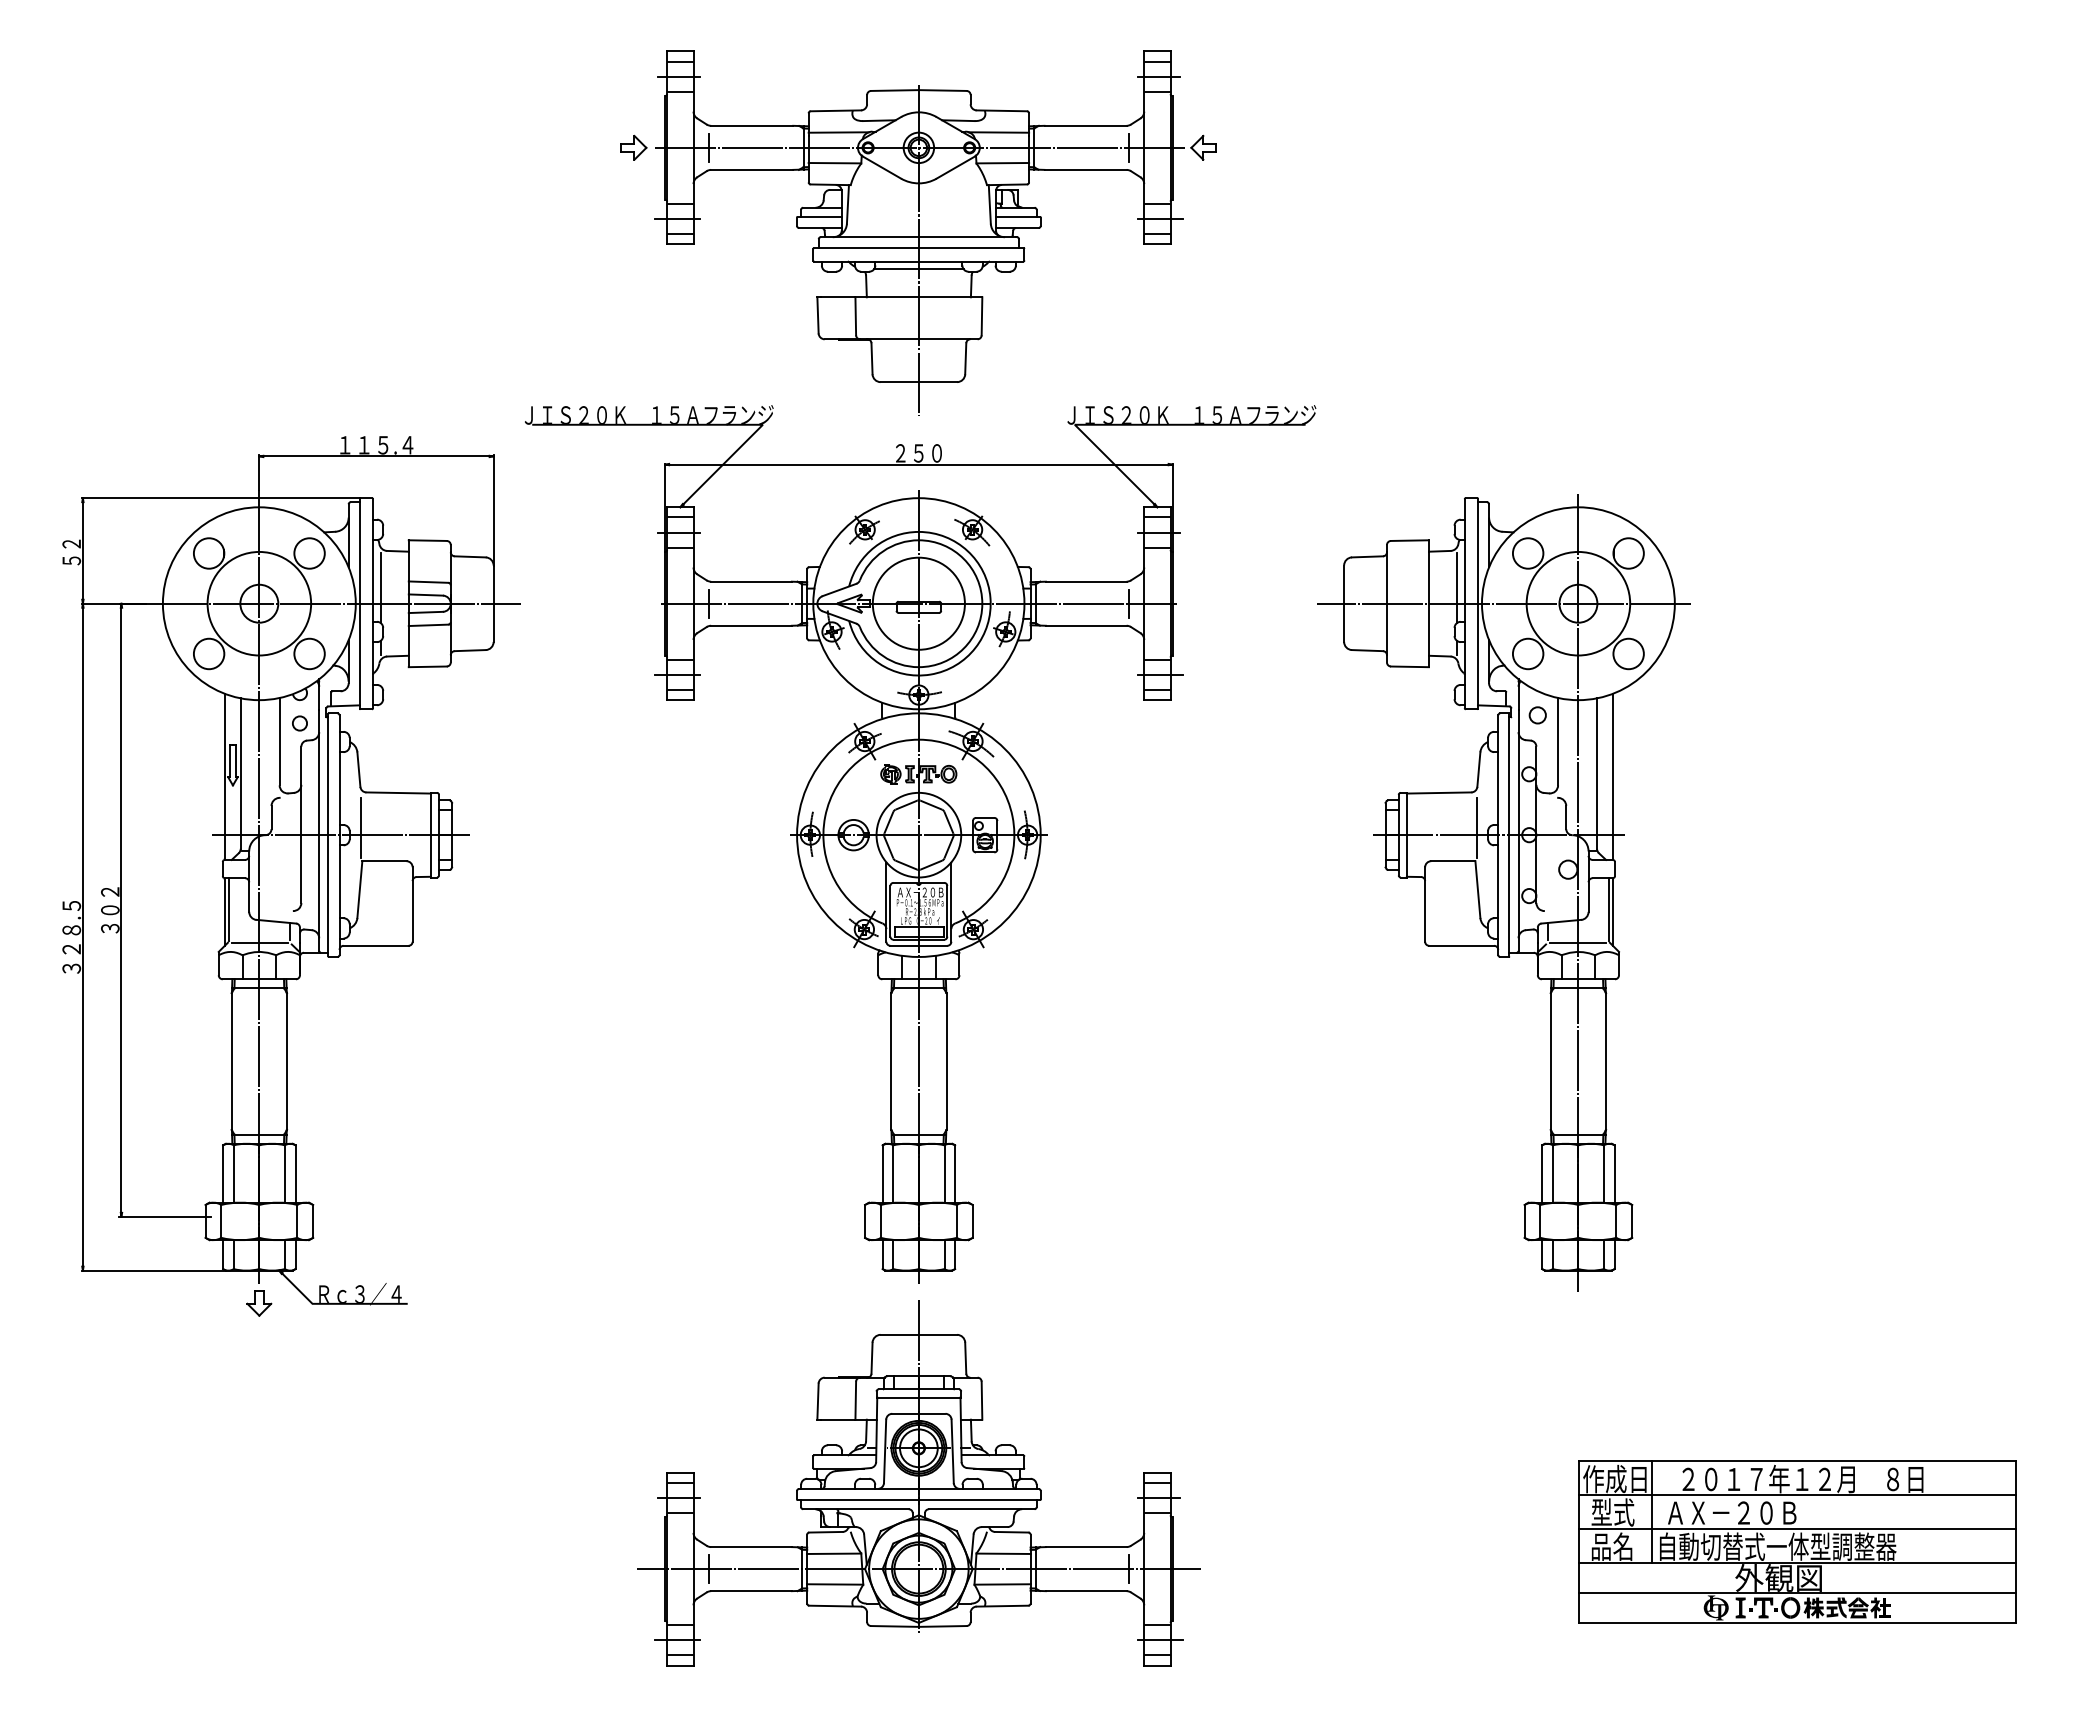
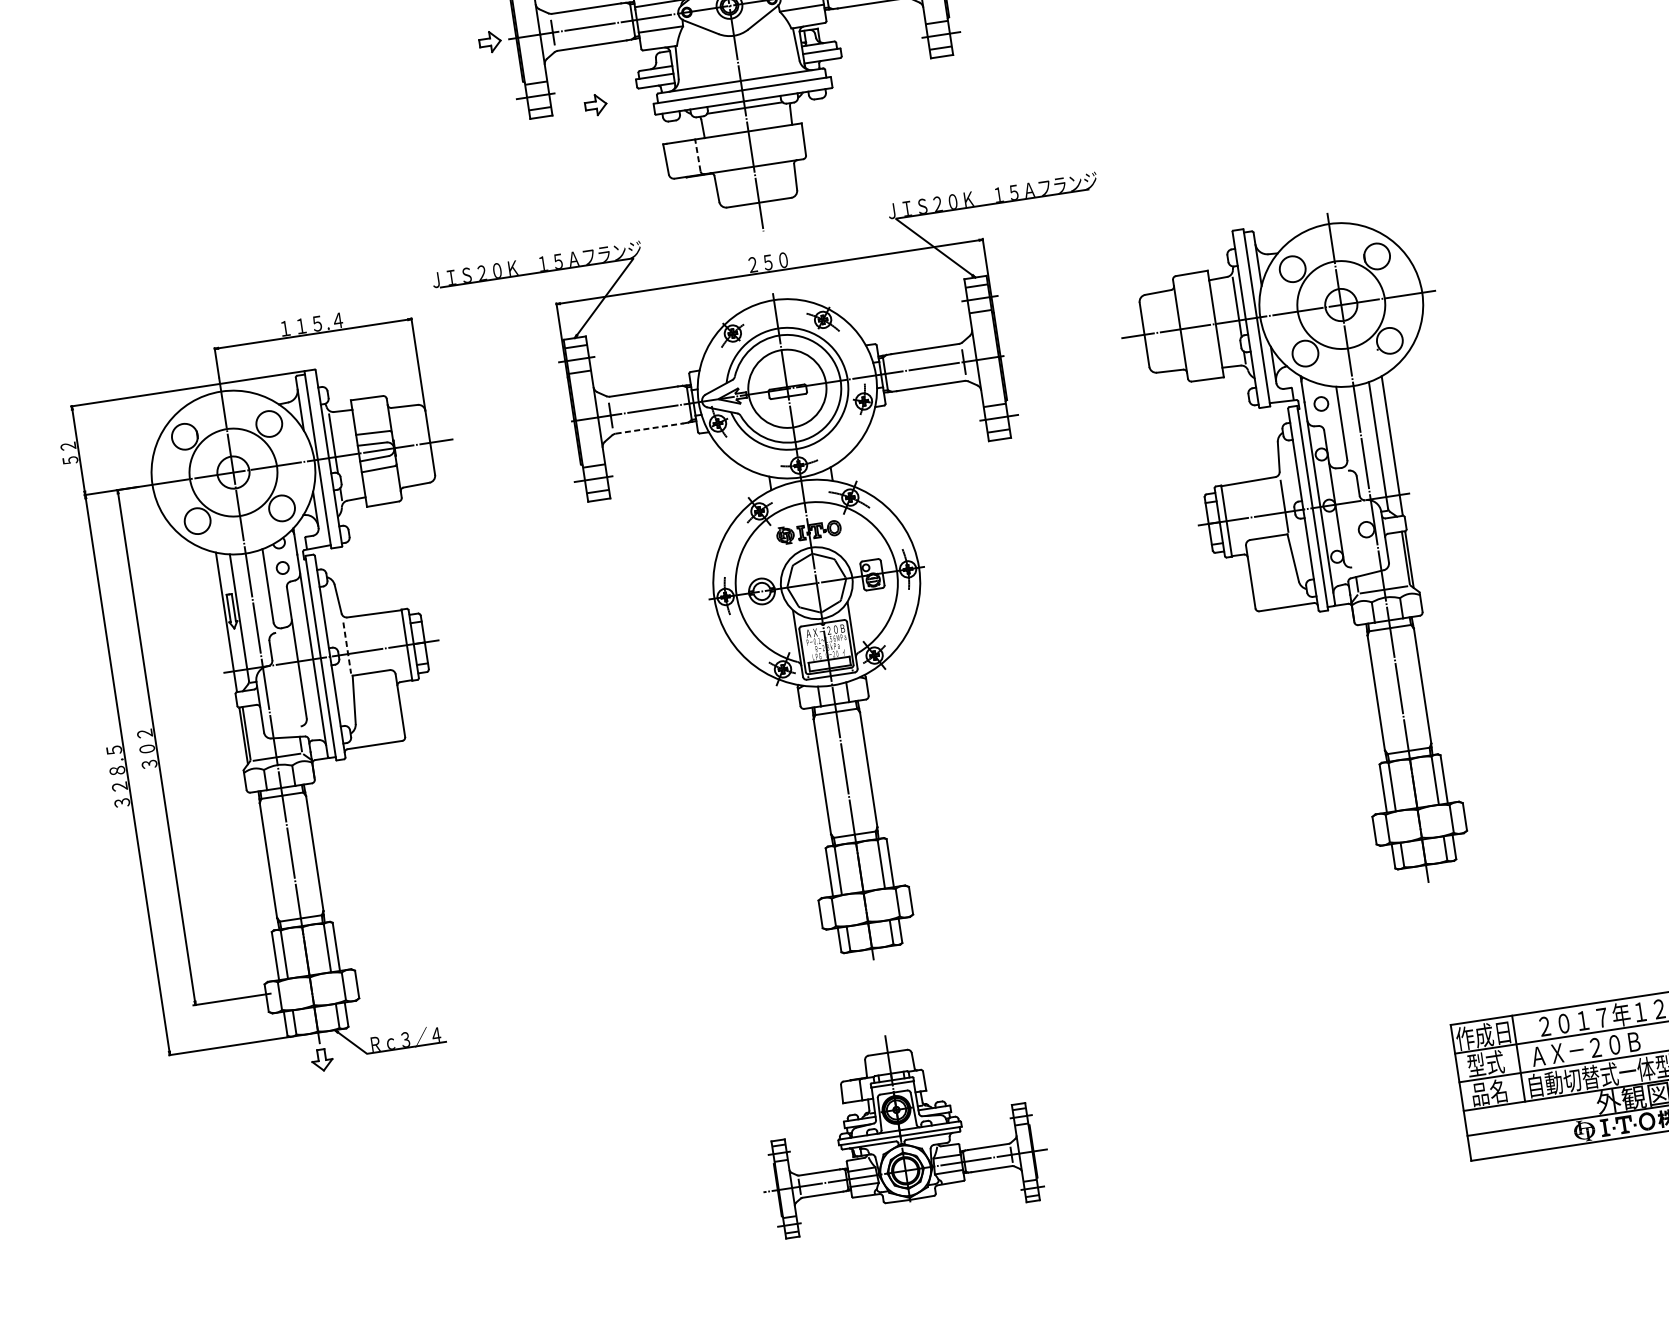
part: (745, 239) -> (595, 104), added
line: (855, 315) -> (697, 154), solid -> dashed
line: (751, 625) -> (649, 428), solid -> dashed
line: (360, 828) -> (346, 648), solid -> dashed
part: (918, 1483) -> (898, 1127), size x0.6

